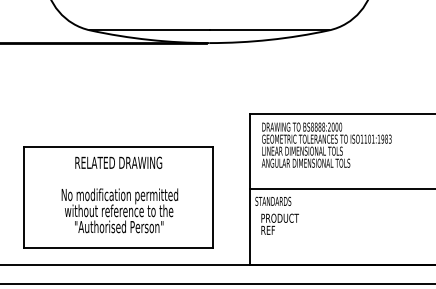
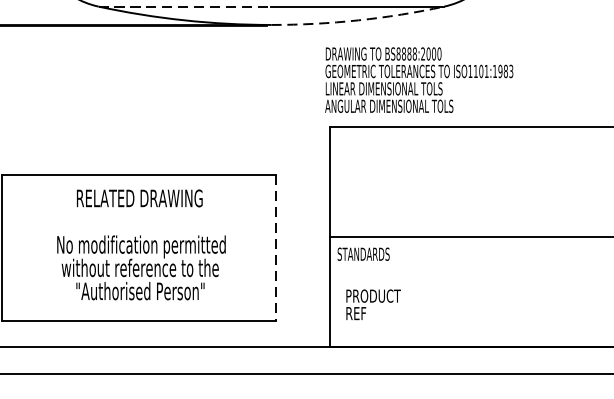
line: (149, 30) -> (184, 6), solid -> dashed
arc: (269, 39) -> (358, 19), solid -> dashed
text: (326, 144) -> (418, 79), moved
line: (212, 197) -> (275, 248), solid -> dashed
text: (279, 223) -> (372, 303), moved

